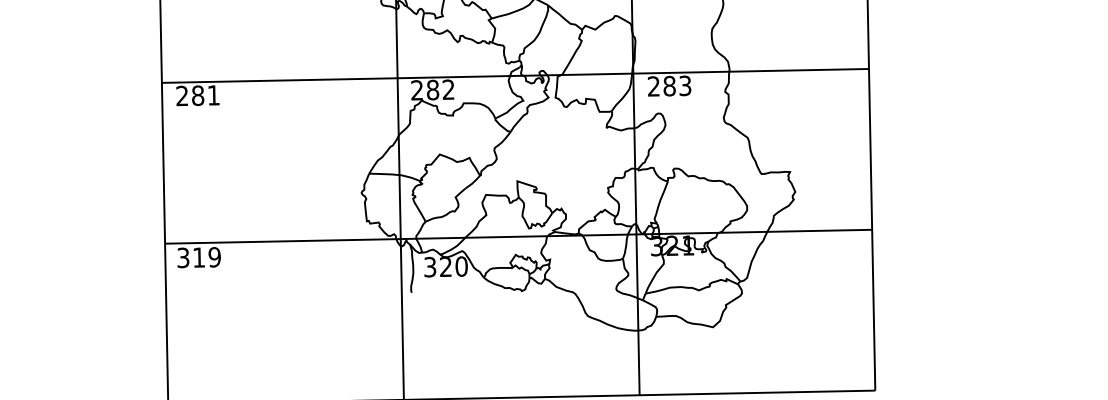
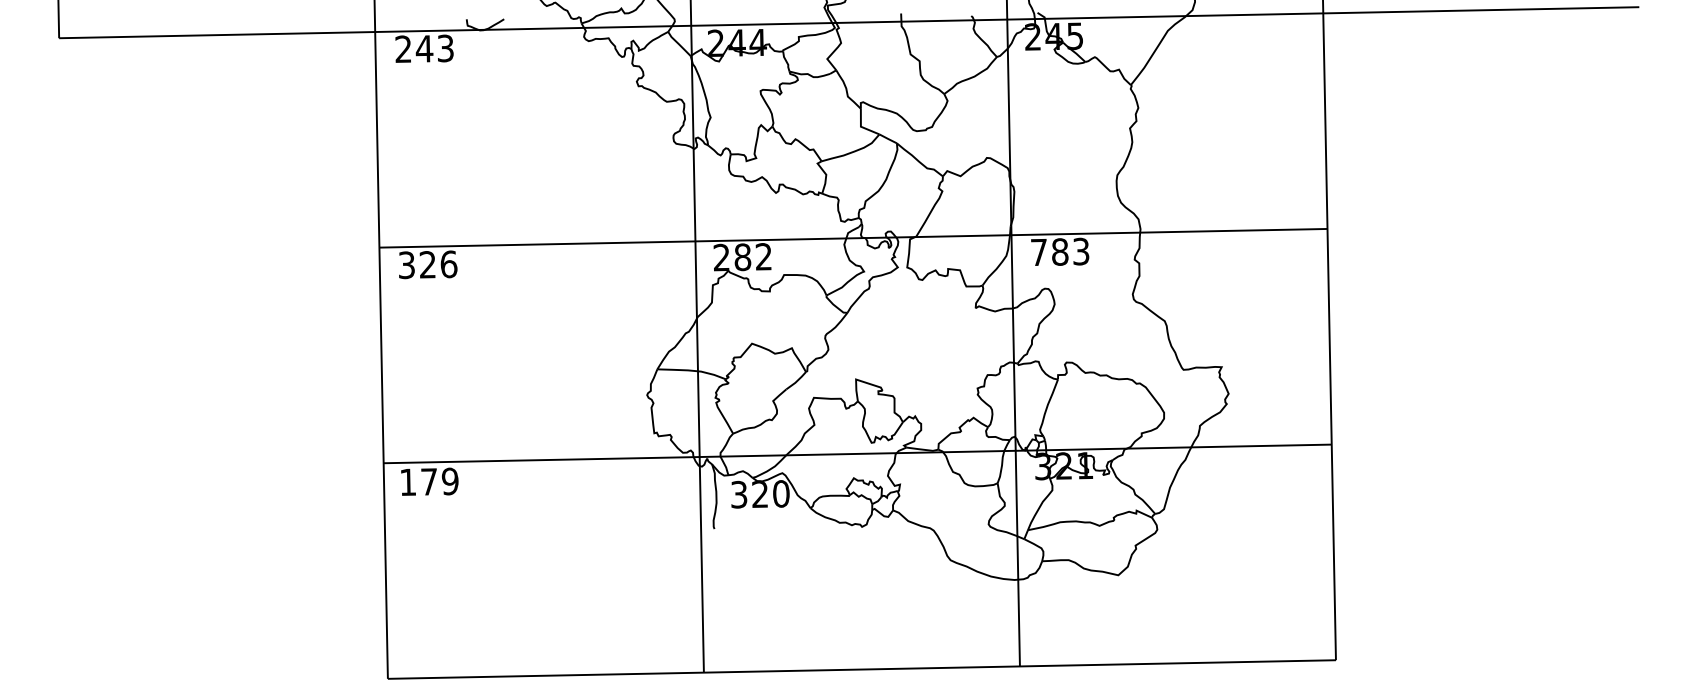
text: (653, 85) -> (1038, 251), 283 -> 783
text: (197, 95) -> (427, 264), 281 -> 326
text: (191, 258) -> (418, 482), 319 -> 179

